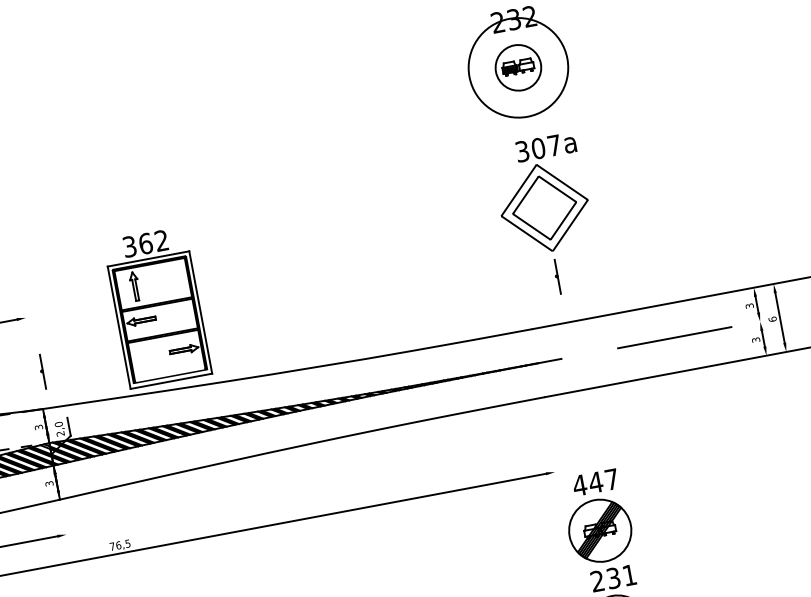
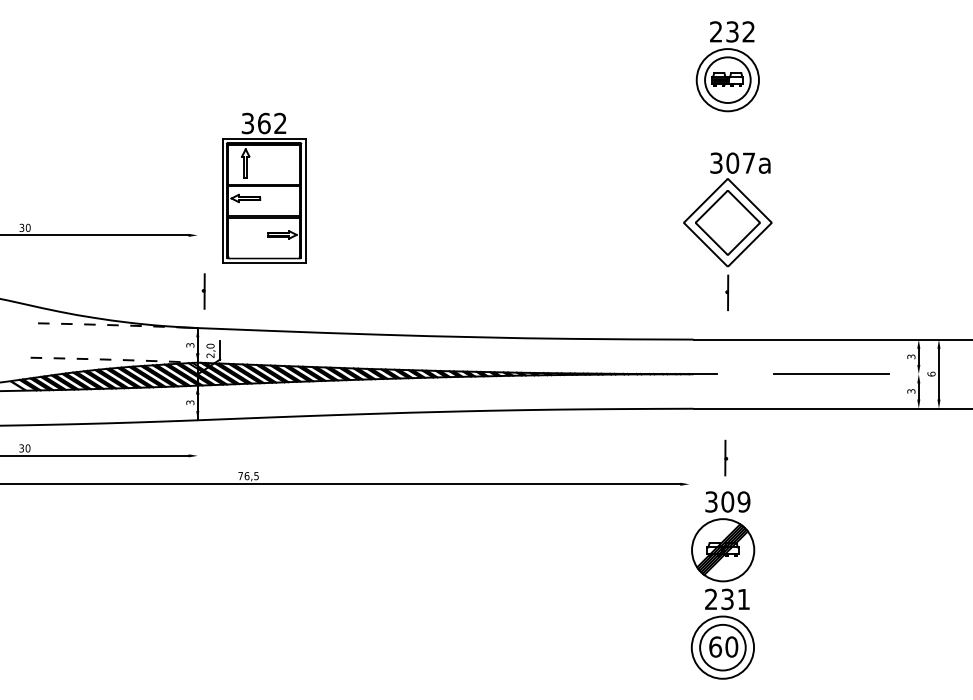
circle: (518, 68) -> (727, 80), size x0.62
part: (157, 306) -> (264, 187), moved
line: (586, 438) -> (726, 457), added
text: (595, 482) -> (727, 501), 447 -> 309

